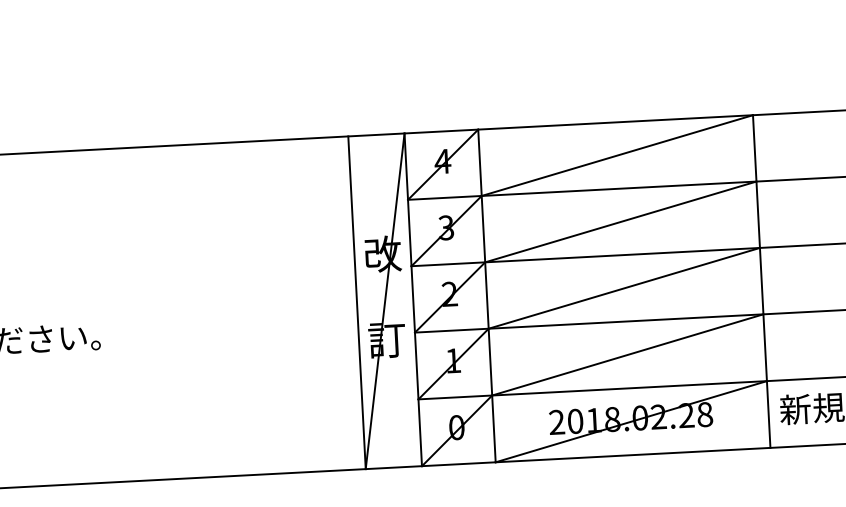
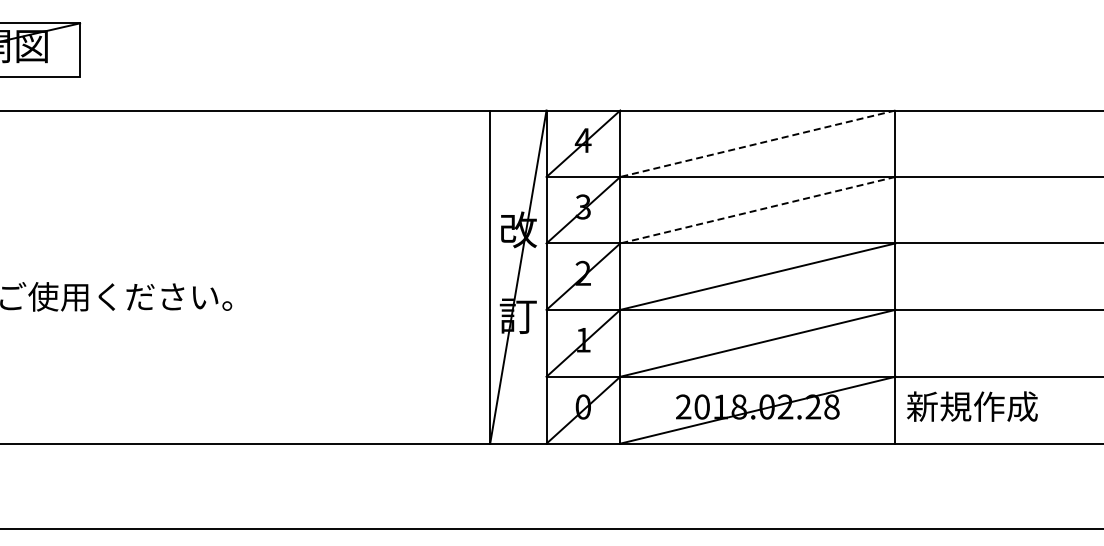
line: (616, 155) -> (757, 143), solid -> dashed
line: (620, 222) -> (757, 210), solid -> dashed

